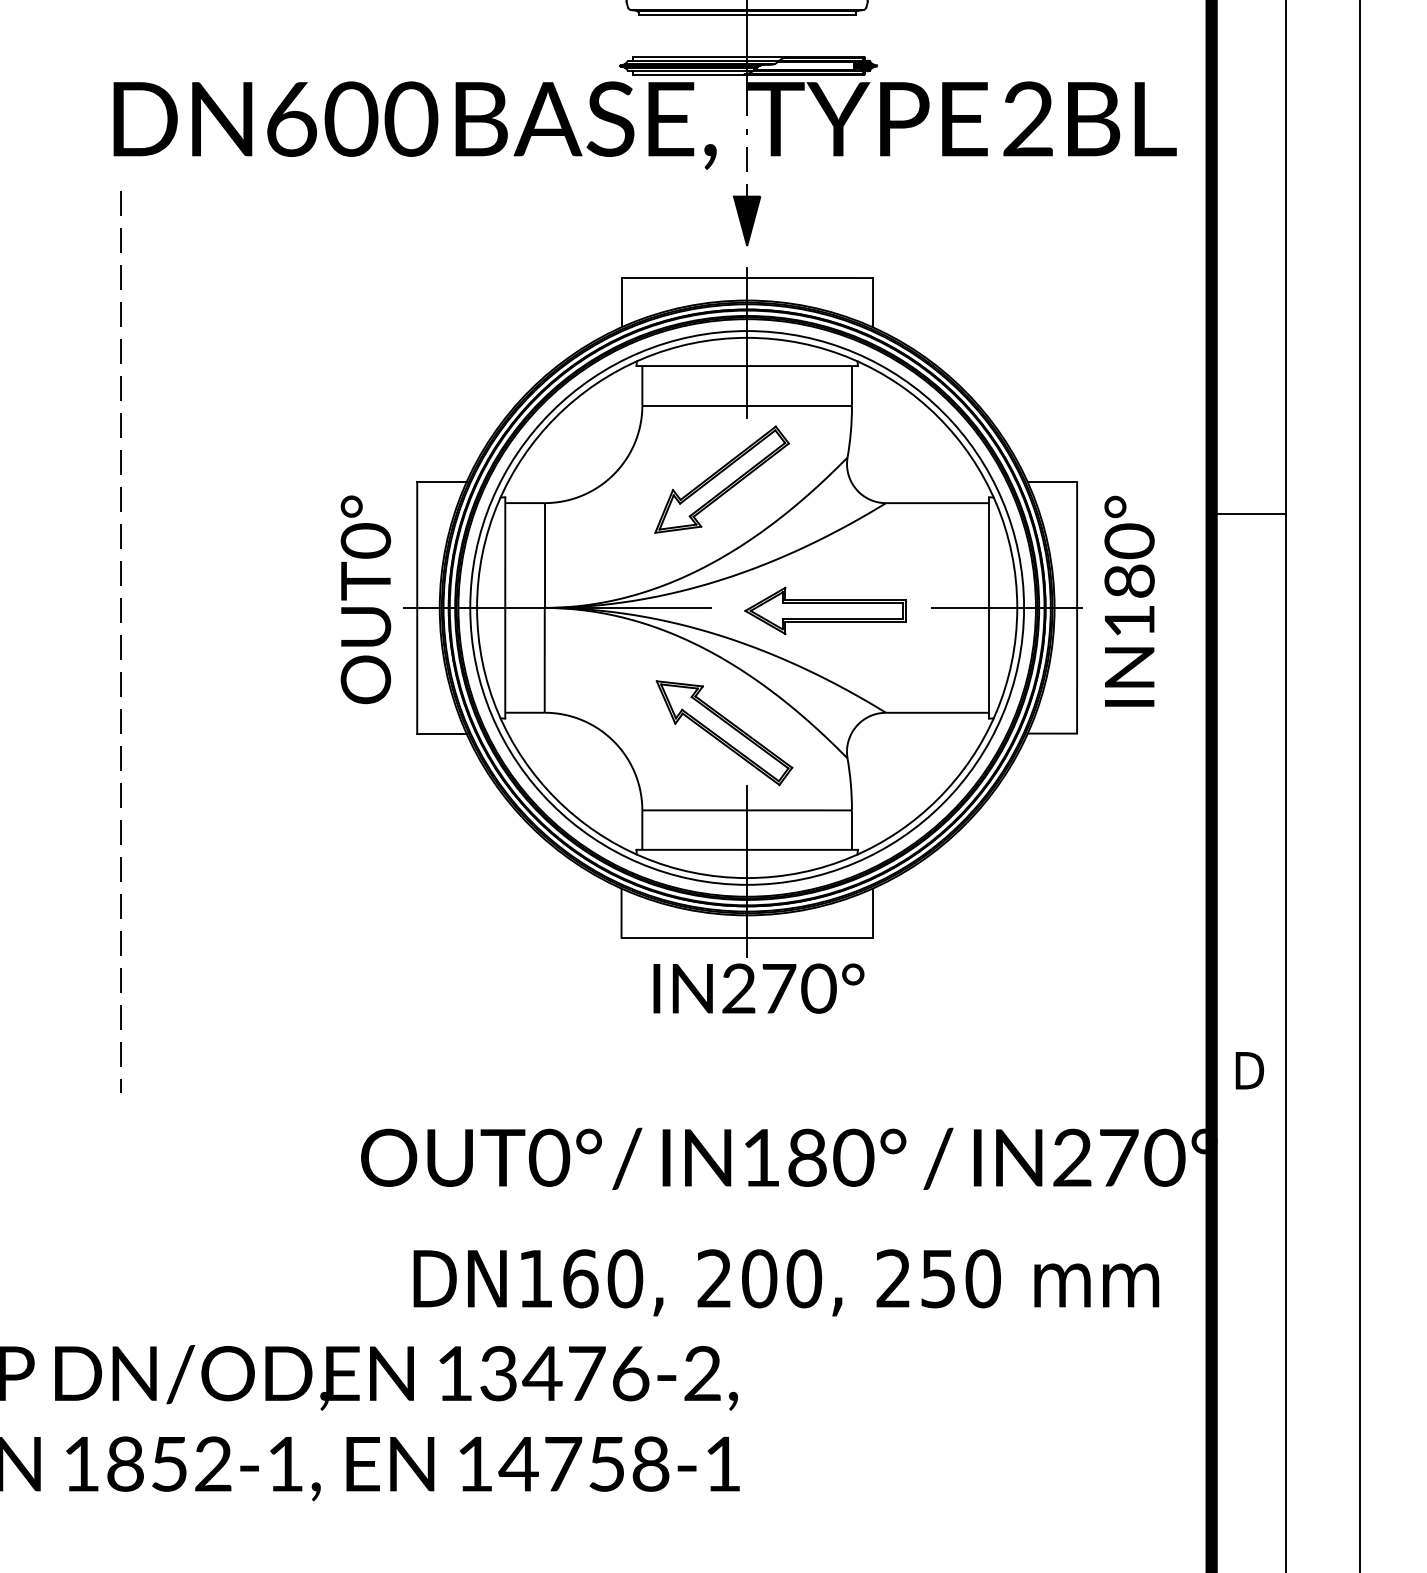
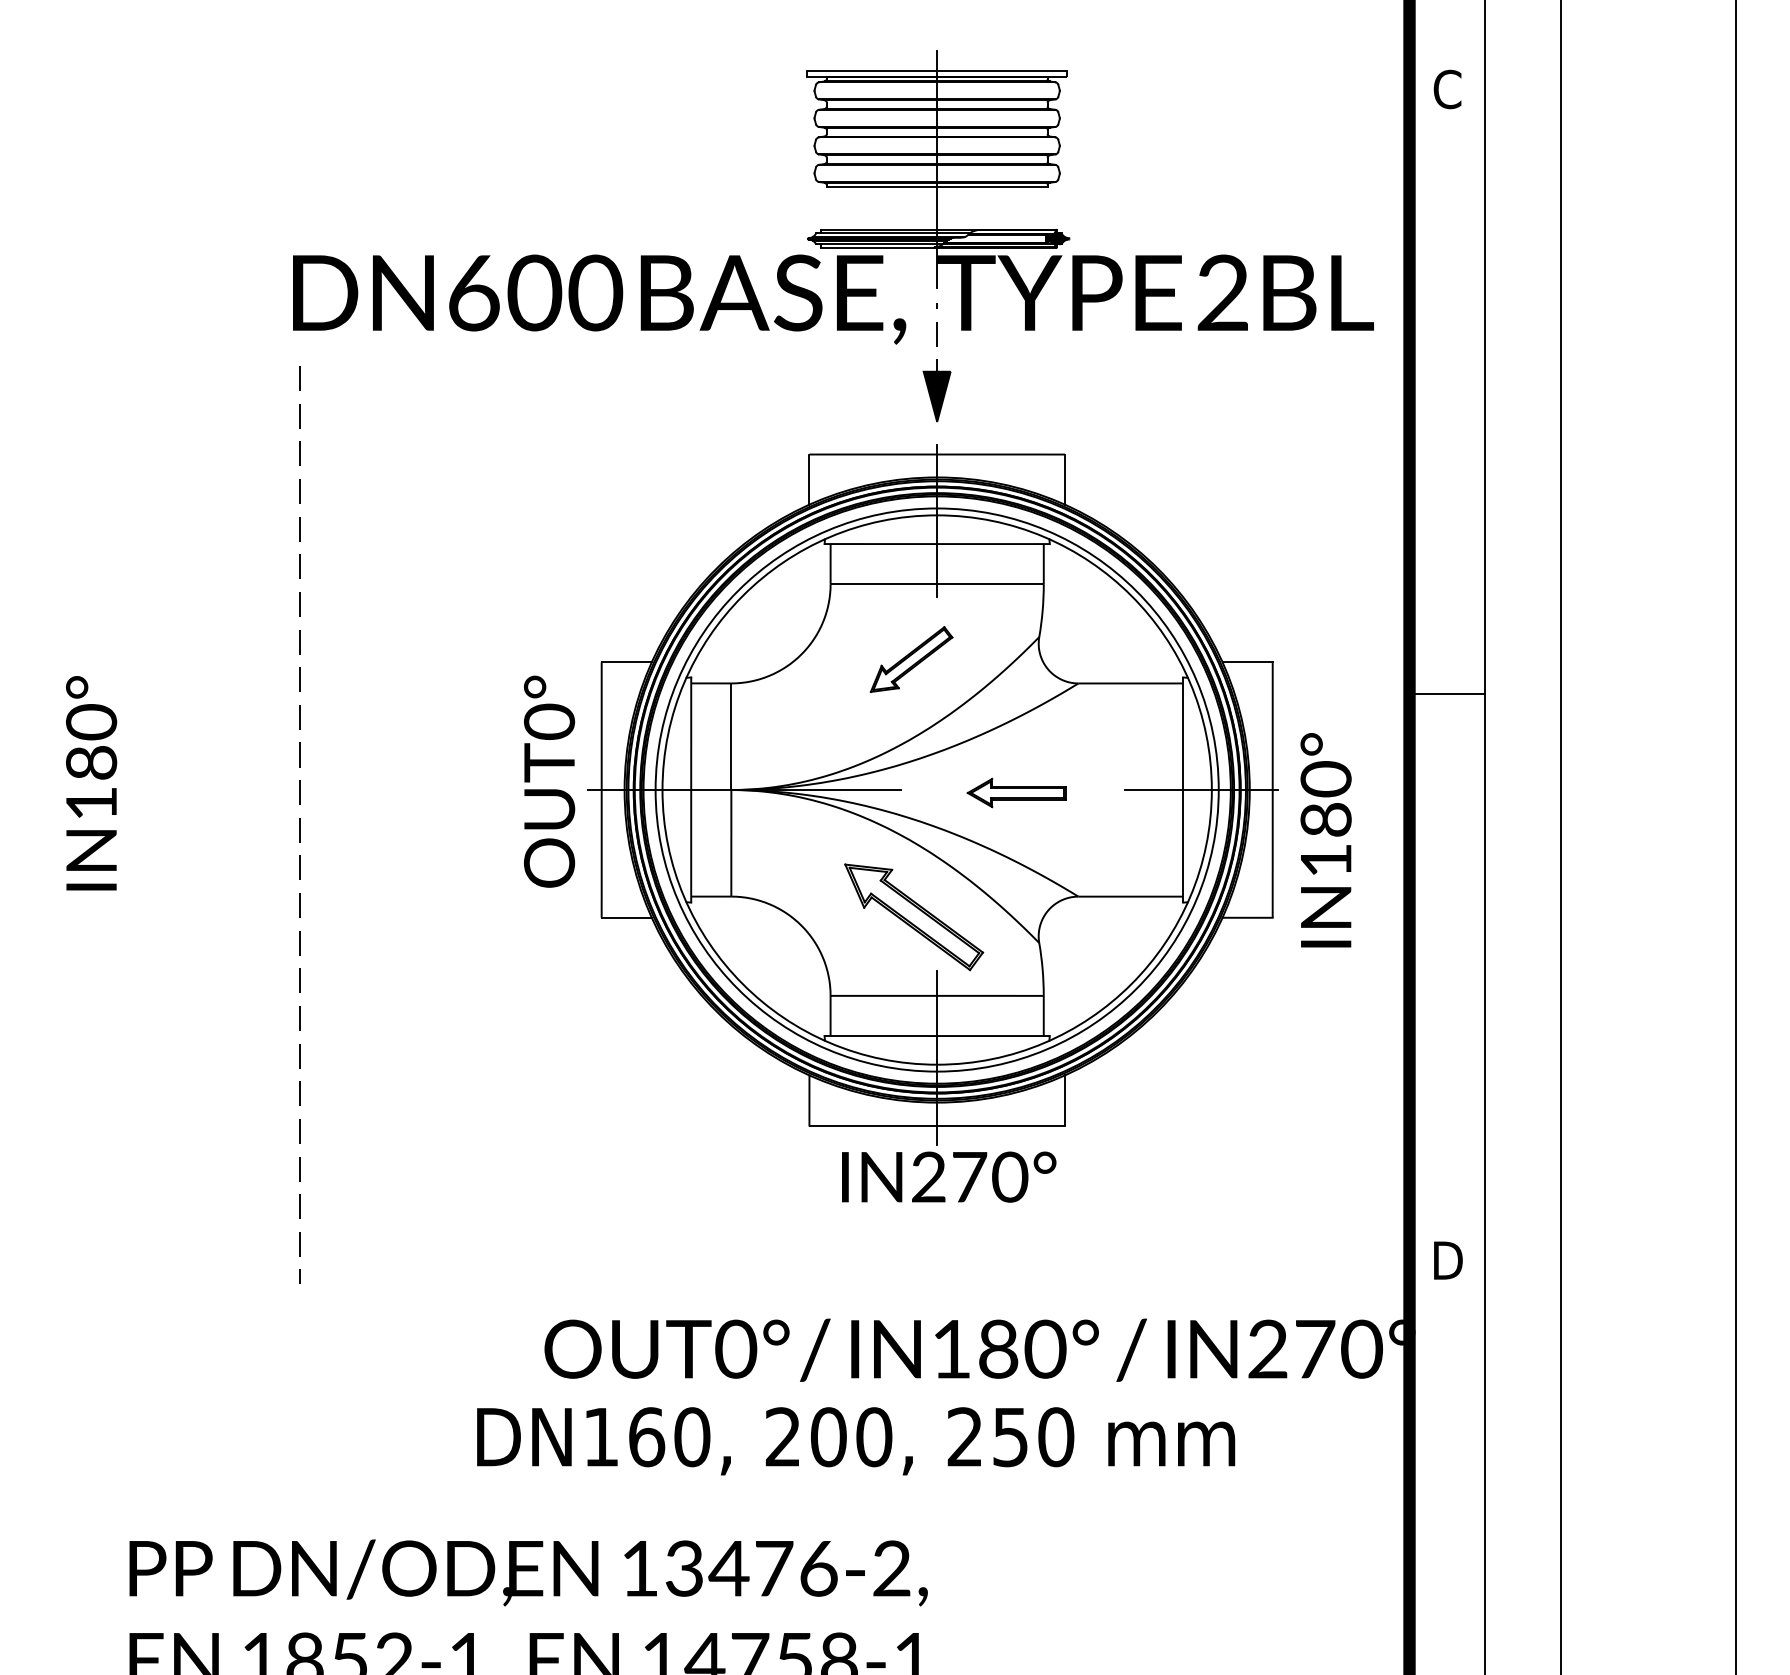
part: (721, 479) -> (911, 659), size x0.6
text: (1129, 601) -> (1325, 840), moved
part: (825, 610) -> (1016, 792), size x0.6
text: (786, 1283) -> (856, 1441), moved

